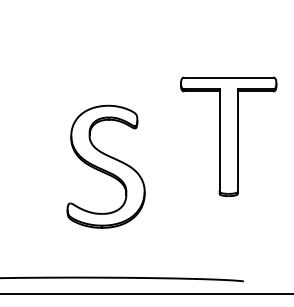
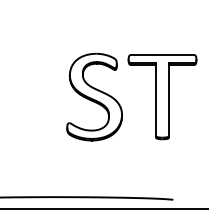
part: (105, 166) -> (94, 96), moved

